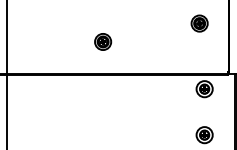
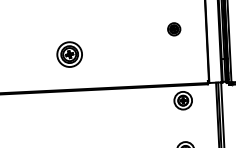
part: (199, 23) -> (174, 29), size x0.7
part: (103, 41) -> (70, 54), size x1.4

